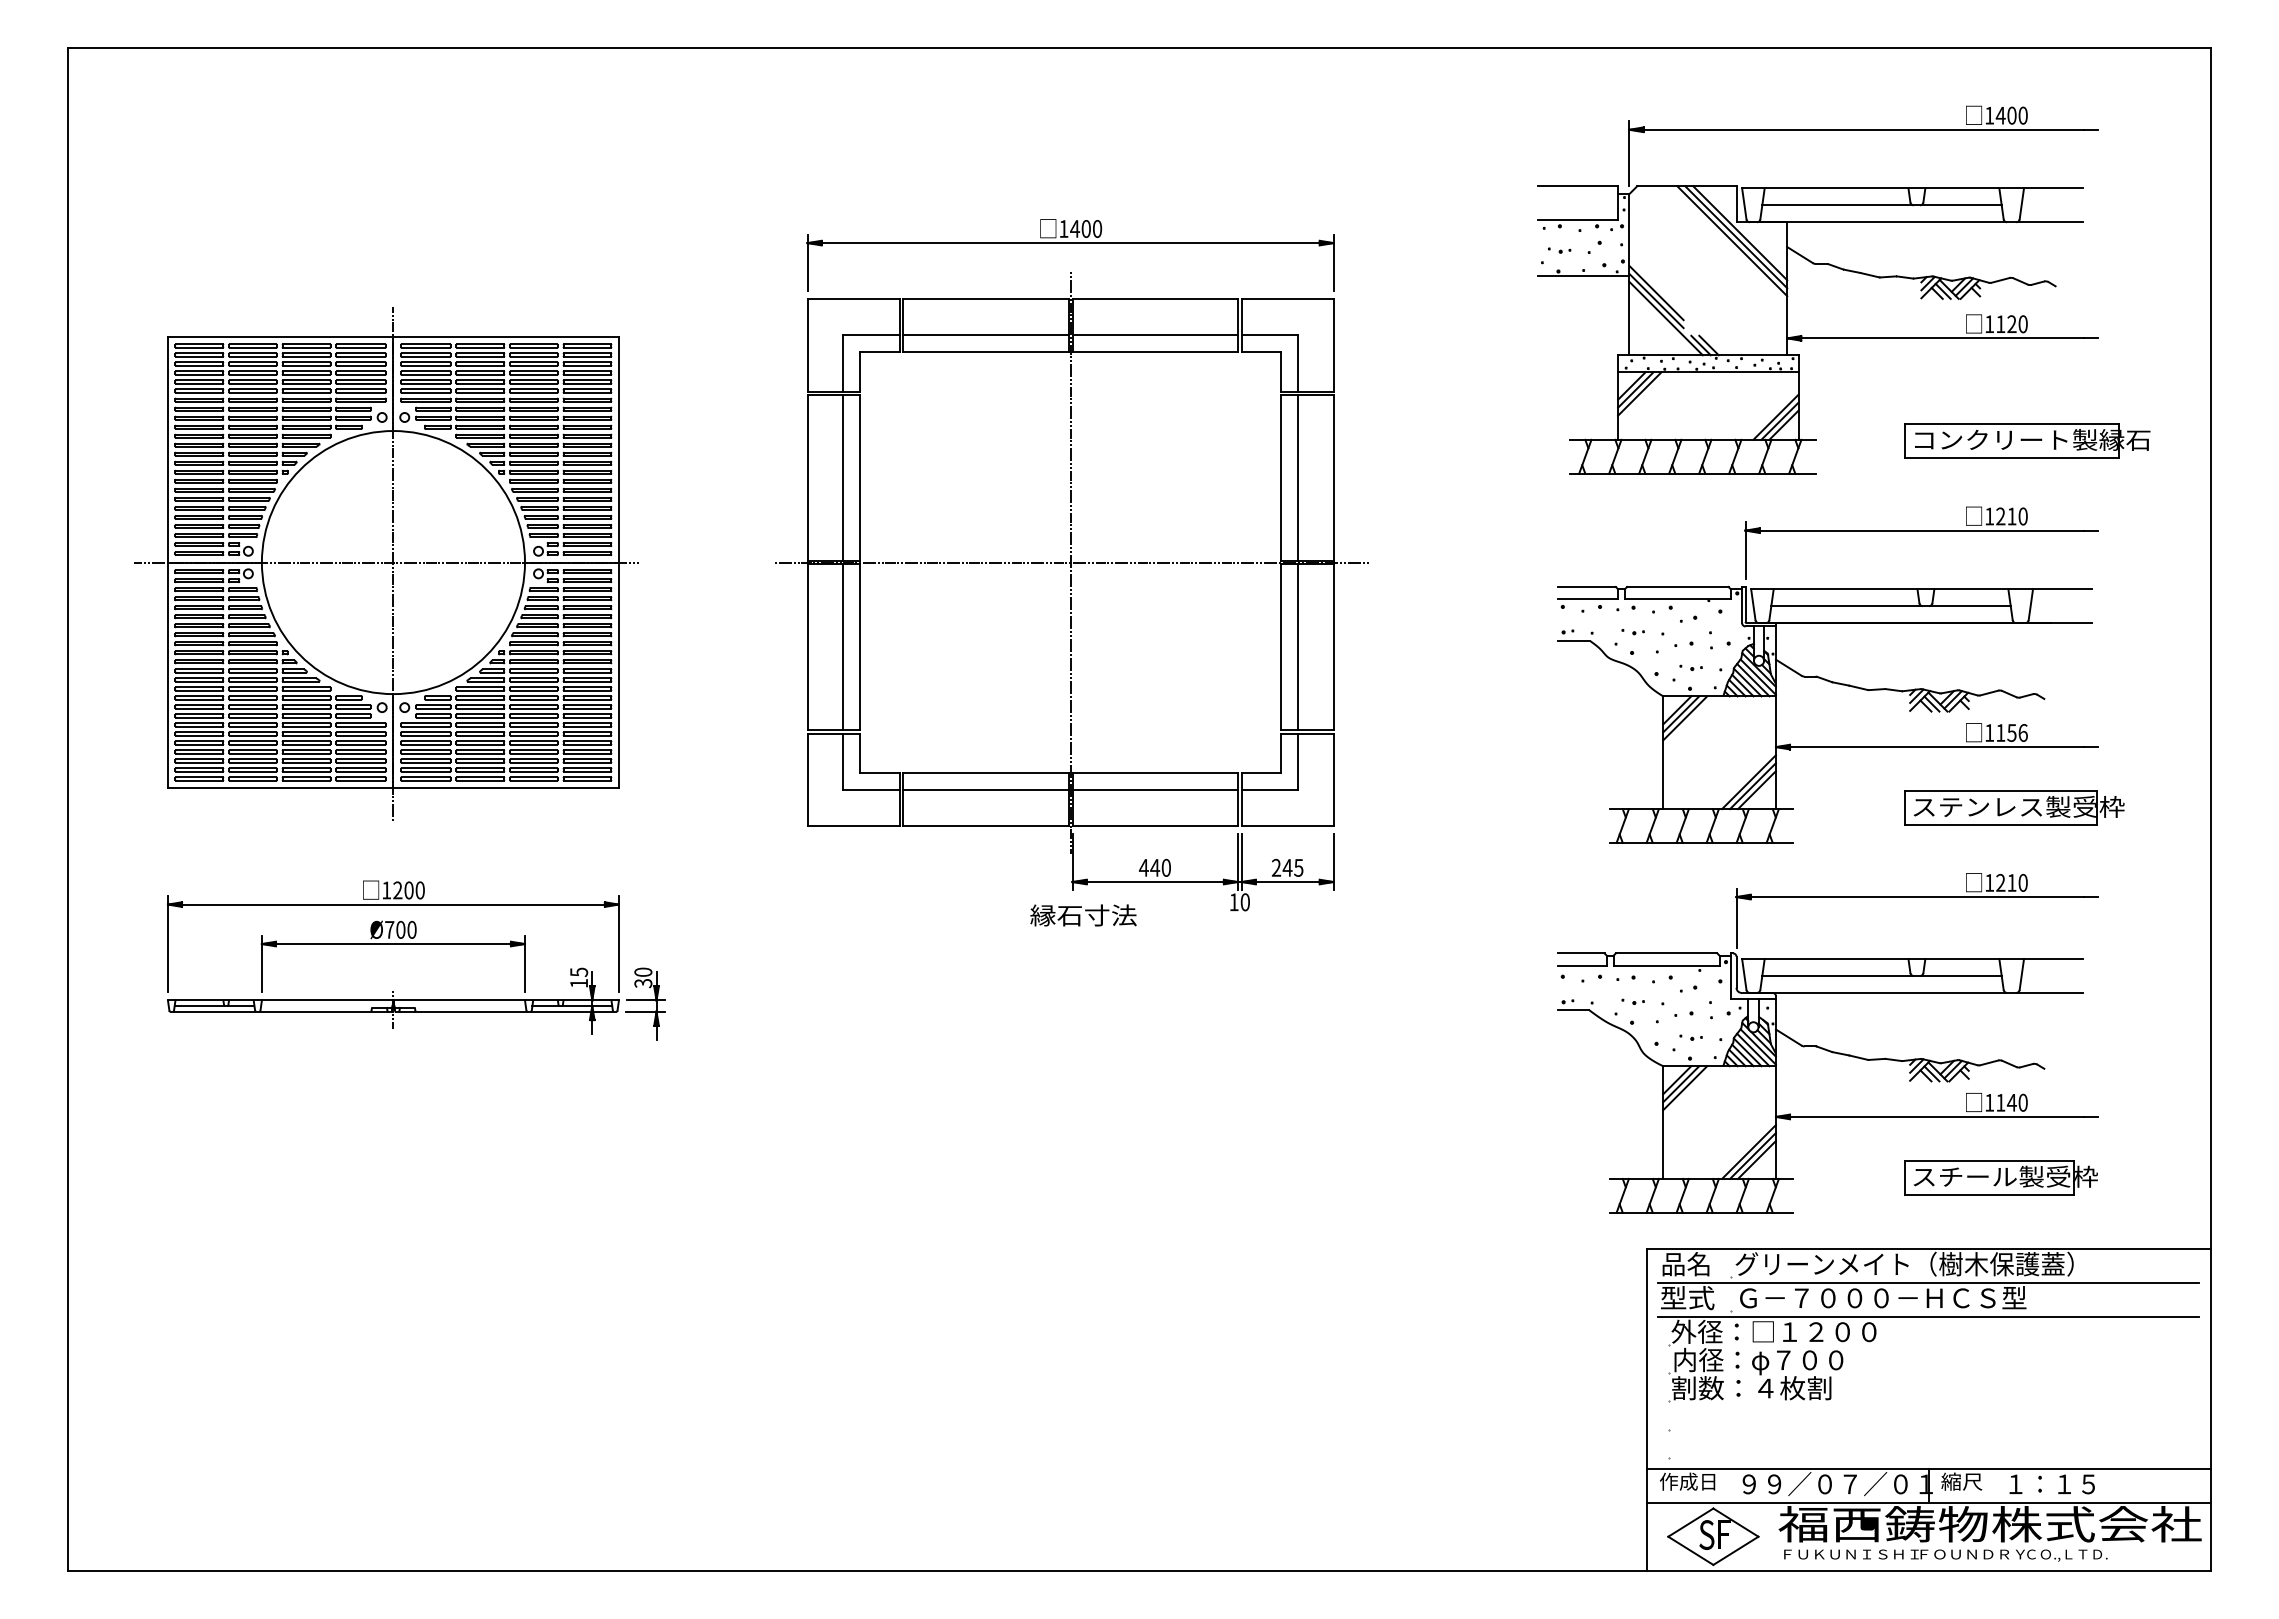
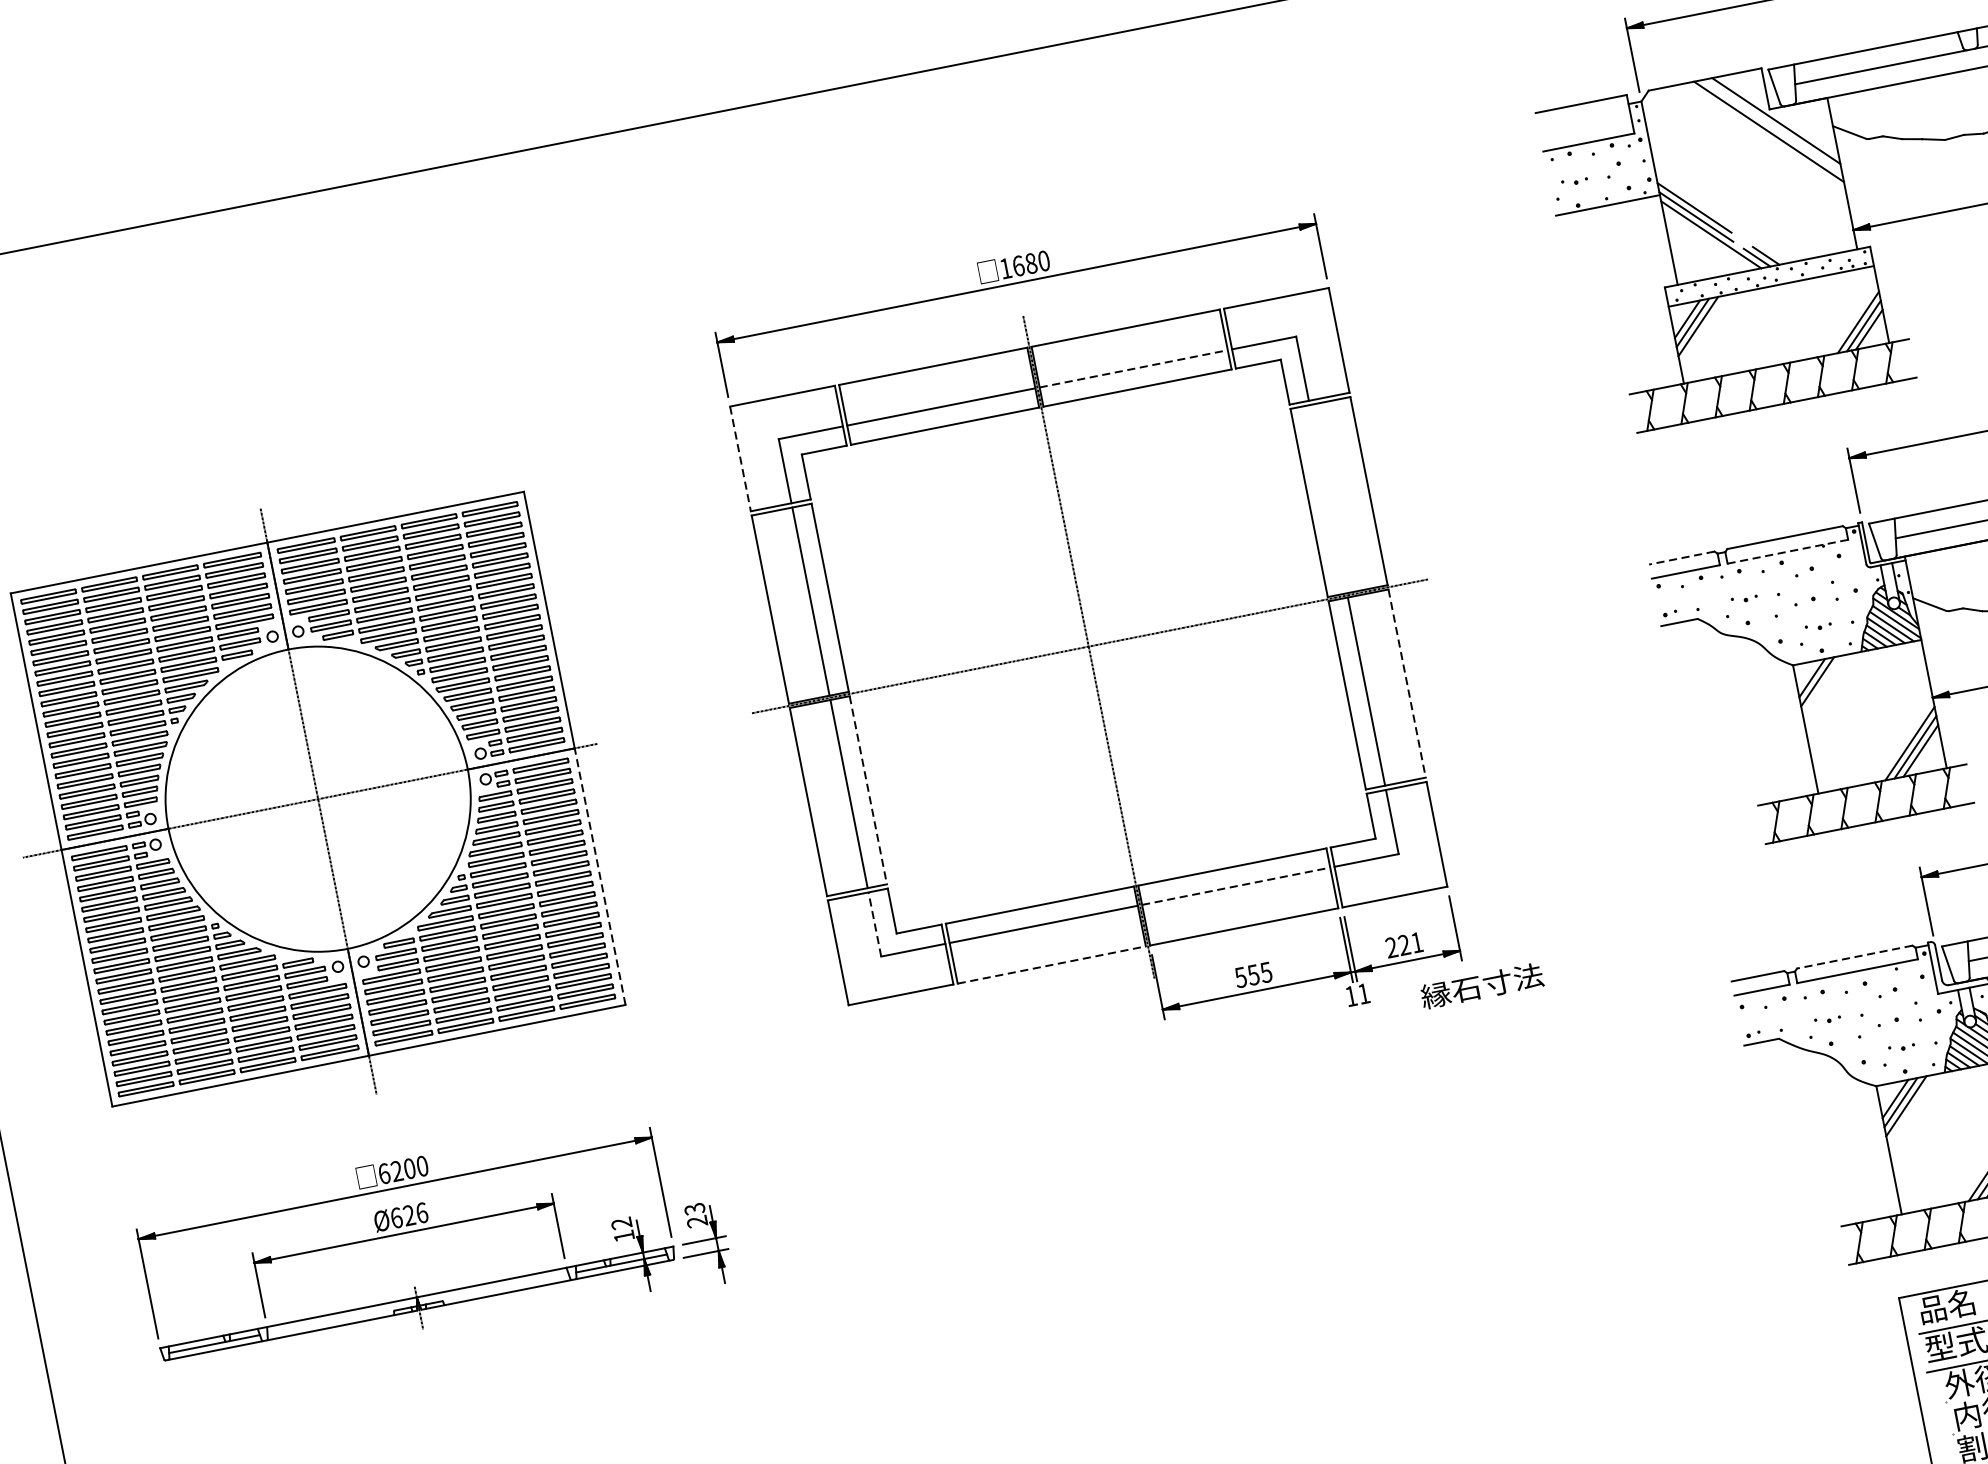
text: (1080, 228) -> (1024, 264), 1400 -> 1680
line: (1736, 237) -> (1773, 126), removed
line: (1155, 335) -> (1134, 369), solid -> dashed
line: (807, 346) -> (740, 460), solid -> dashed
line: (1298, 477) -> (1328, 498), removed
line: (1587, 587) -> (1682, 558), solid -> dashed
line: (1677, 599) -> (1787, 551), solid -> dashed
line: (860, 647) -> (868, 790), solid -> dashed
line: (1333, 647) -> (1406, 684), solid -> dashed
line: (618, 675) -> (599, 876), solid -> dashed
line: (1685, 718) -> (1823, 685), removed
line: (843, 761) -> (875, 924), solid -> dashed
line: (1155, 789) -> (1236, 885), solid -> dashed
line: (986, 825) -> (1052, 964), solid -> dashed
text: (1154, 867) -> (1252, 974), 440 -> 555
text: (1292, 867) -> (1409, 943), 245 -> 221
text: (386, 890) -> (384, 1173), 1200 -> 6200
text: (1244, 902) -> (1363, 994), 10 -> 11
text: (1083, 915) -> (1482, 986), moved
text: (400, 929) -> (408, 1215), Ø700 -> Ø626
line: (1666, 953) -> (1854, 957), solid -> dashed
text: (579, 972) -> (622, 1223), 15 -> 12
text: (643, 977) -> (696, 1214), 30 -> 23

